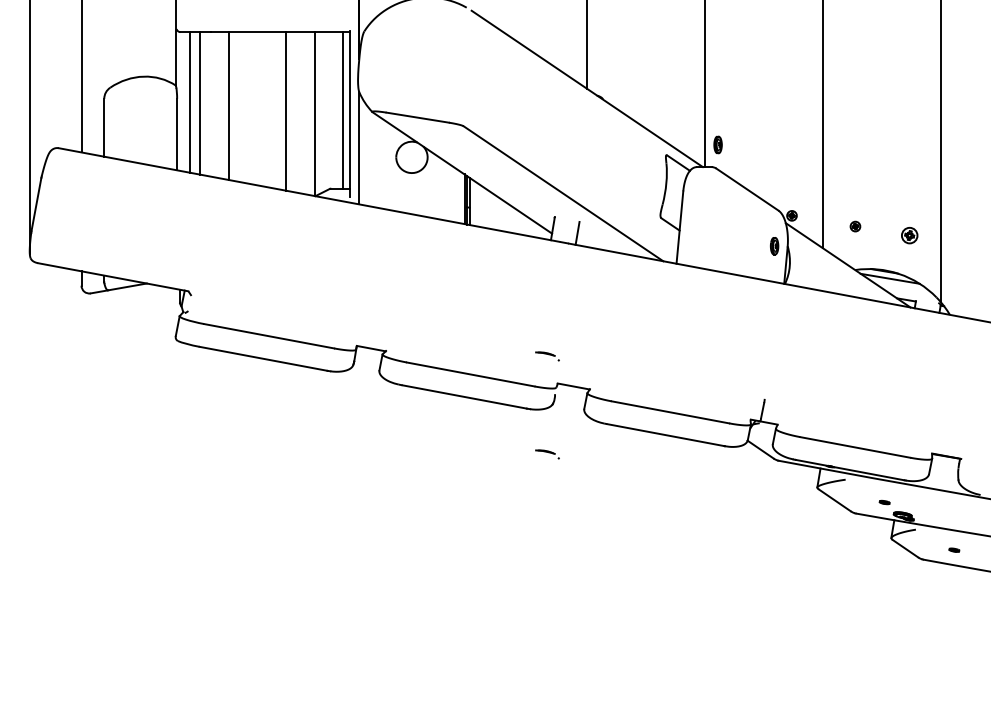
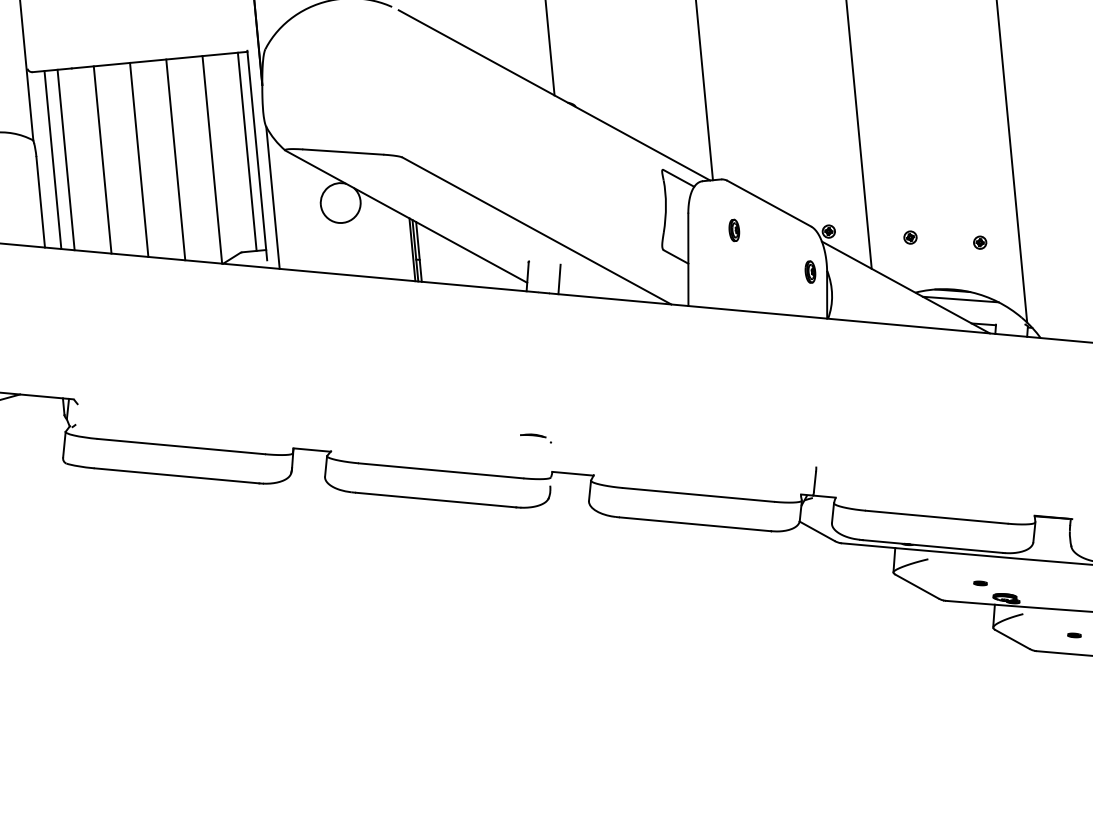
line: (257, 108) -> (139, 159), added
part: (717, 144) -> (733, 229), moved
part: (909, 235) -> (979, 242), size x0.62
part: (547, 454) -> (547, 562), removed

